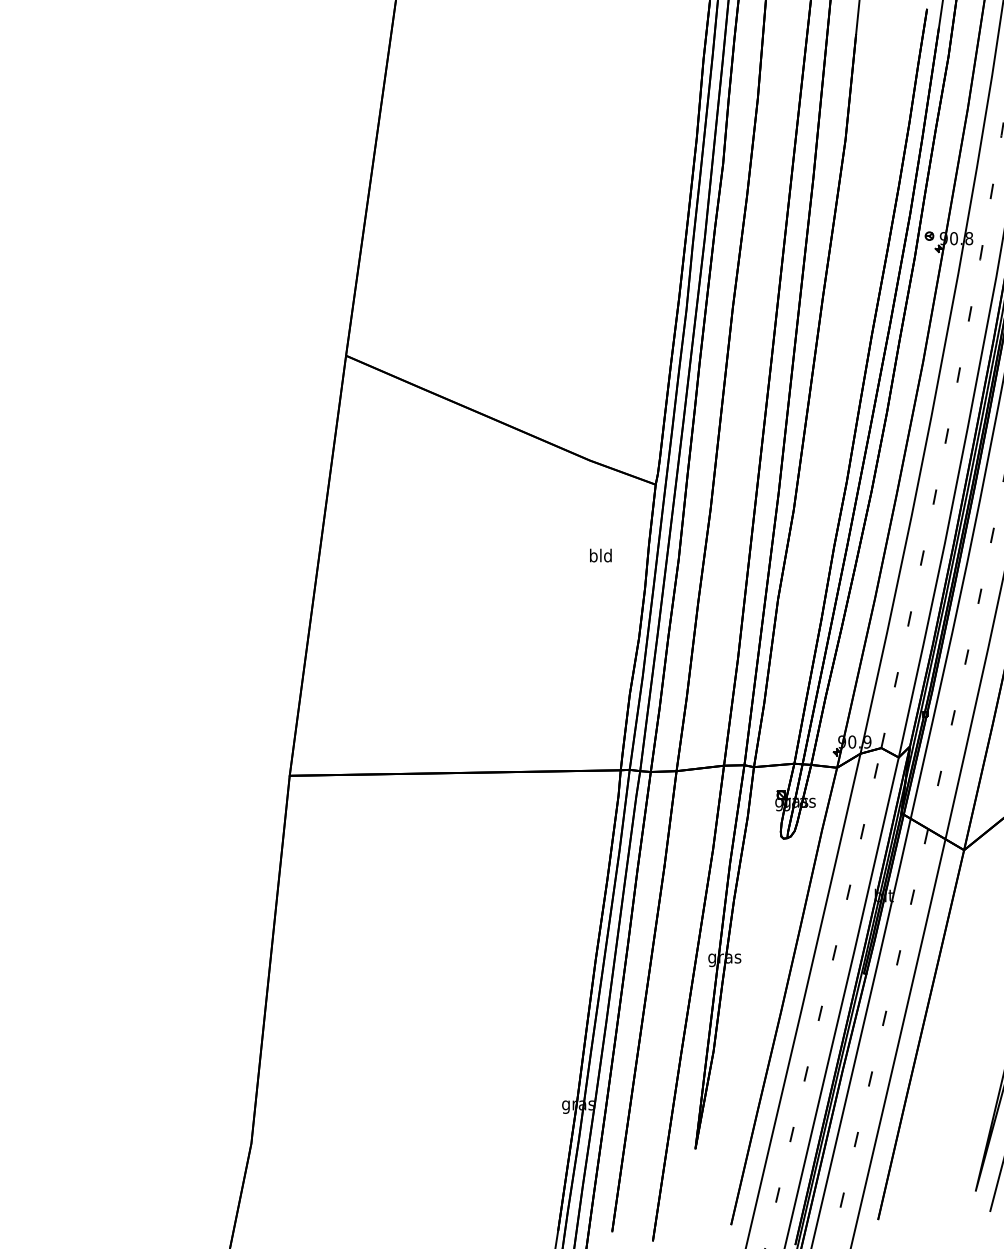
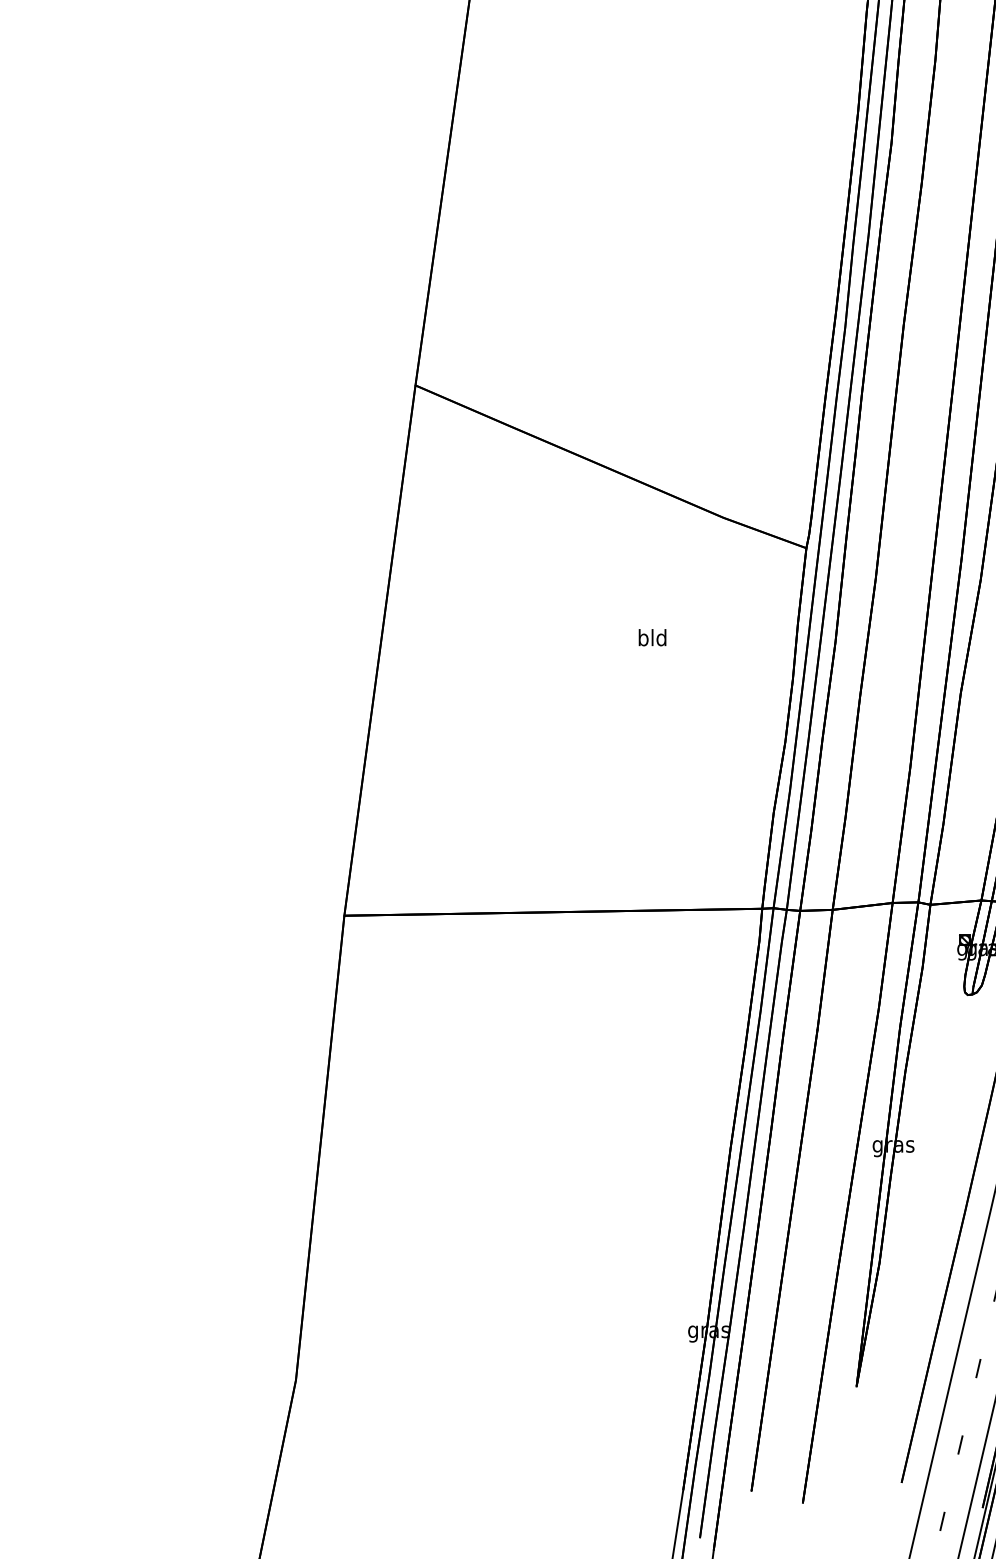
text: (600, 555) -> (652, 637), moved

